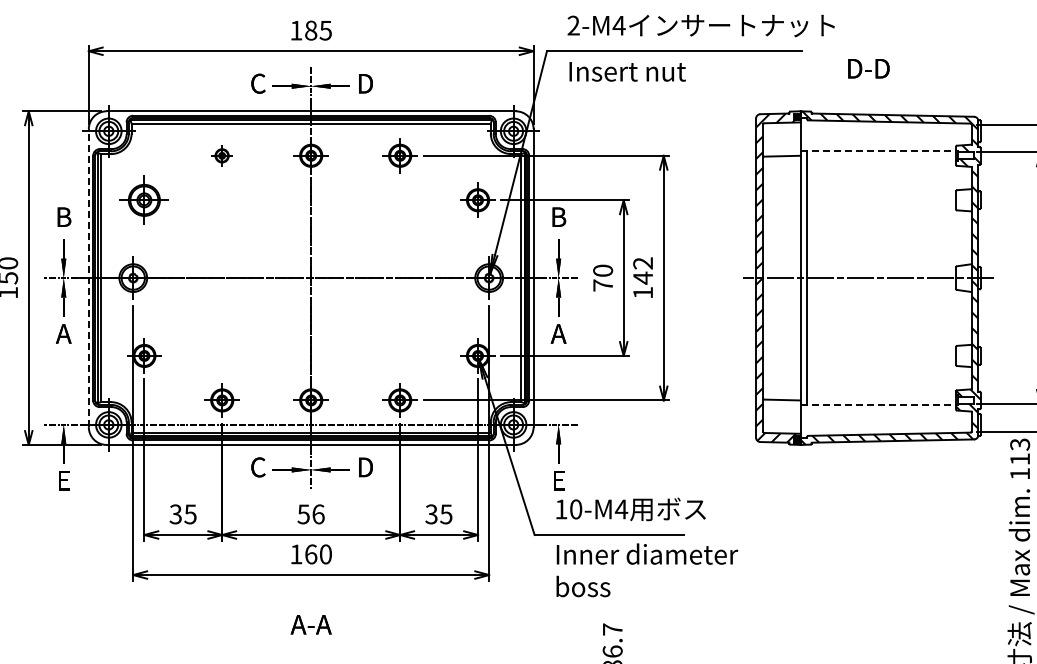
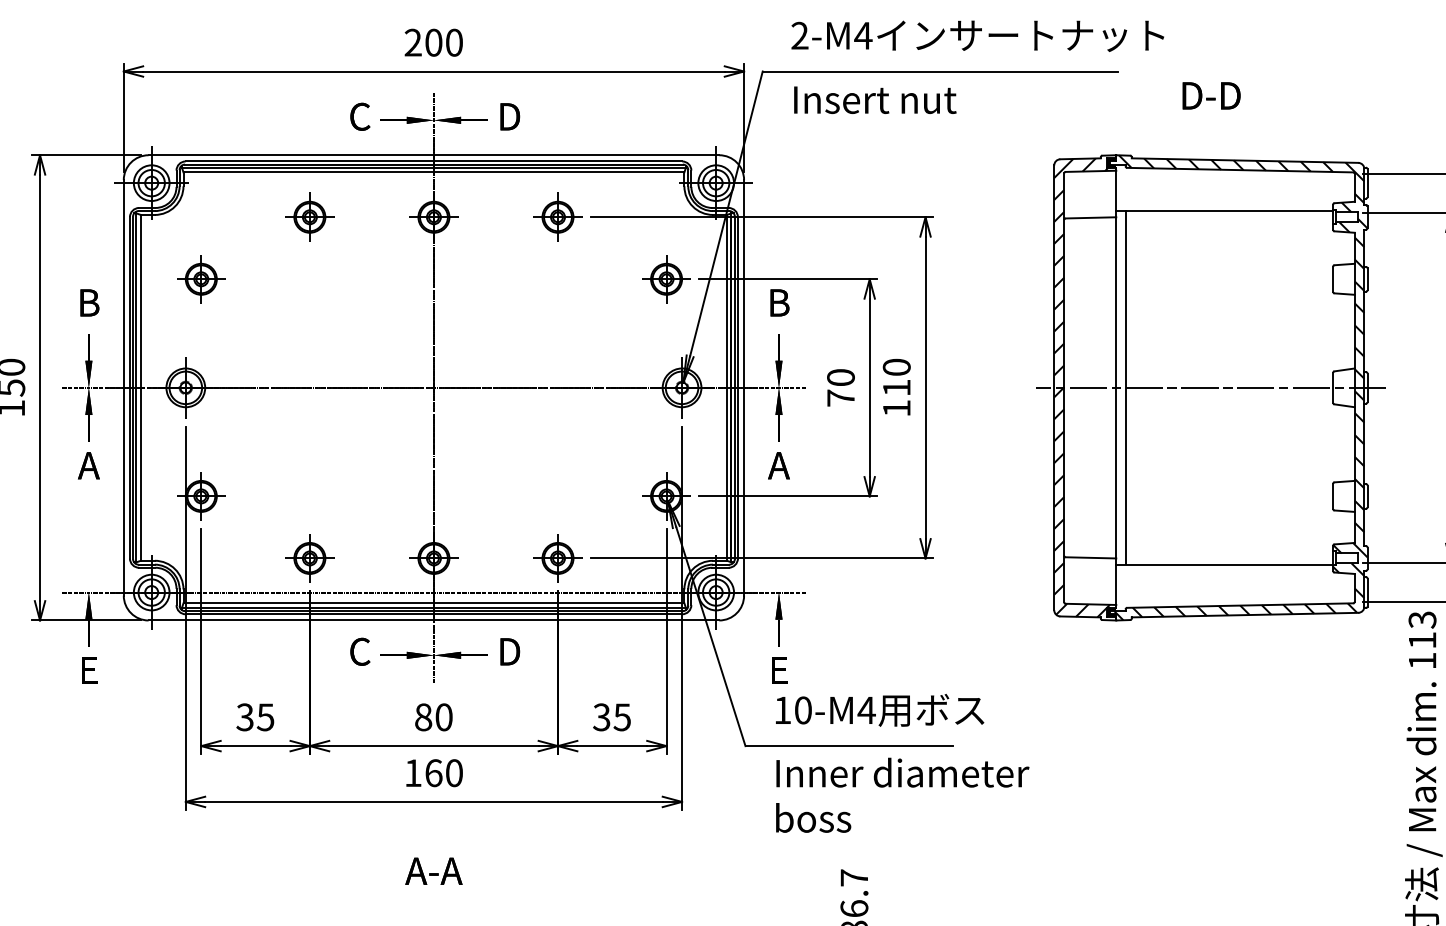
text: (310, 30) -> (432, 42), 185 -> 200
line: (878, 151) -> (1225, 211), dashed -> solid
part: (221, 155) -> (308, 216), size x1.67
part: (144, 199) -> (201, 278), size x0.71
text: (643, 270) -> (897, 377), 142 -> 110
line: (88, 277) -> (123, 386), dashed -> solid
line: (878, 404) -> (1225, 564), dashed -> solid
text: (310, 514) -> (432, 717), 56 -> 80

